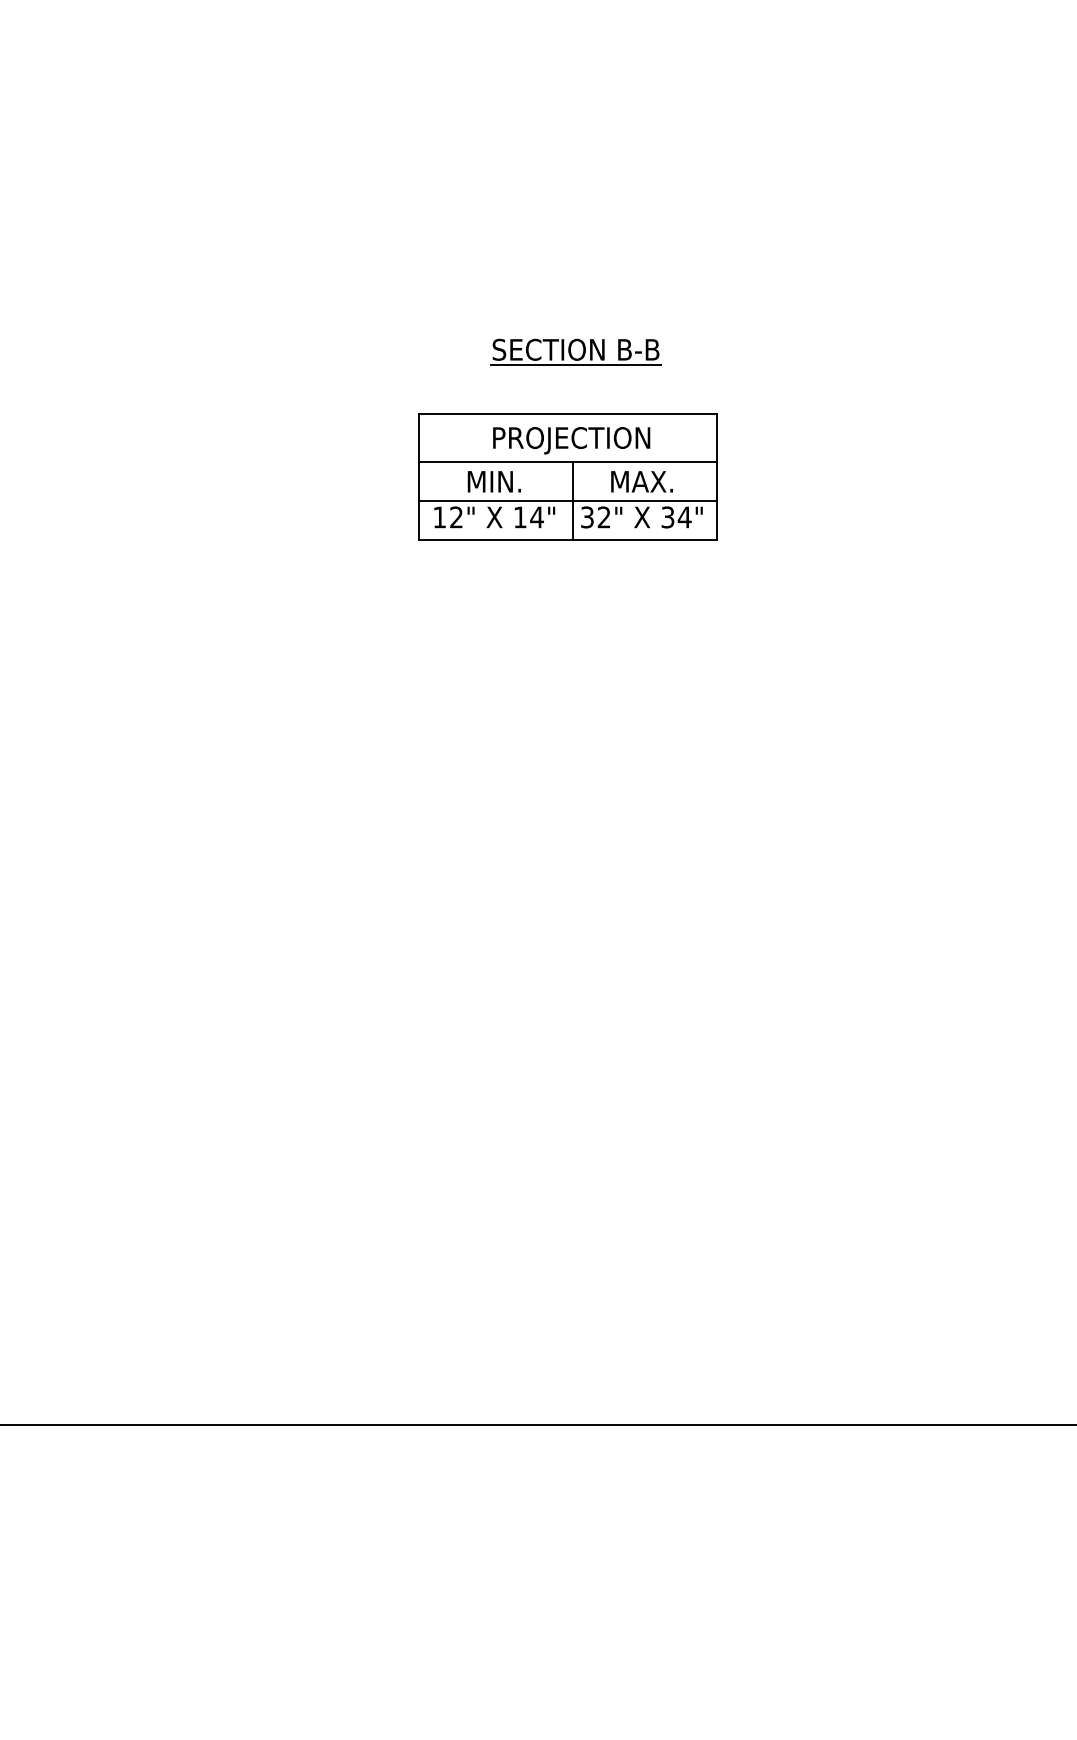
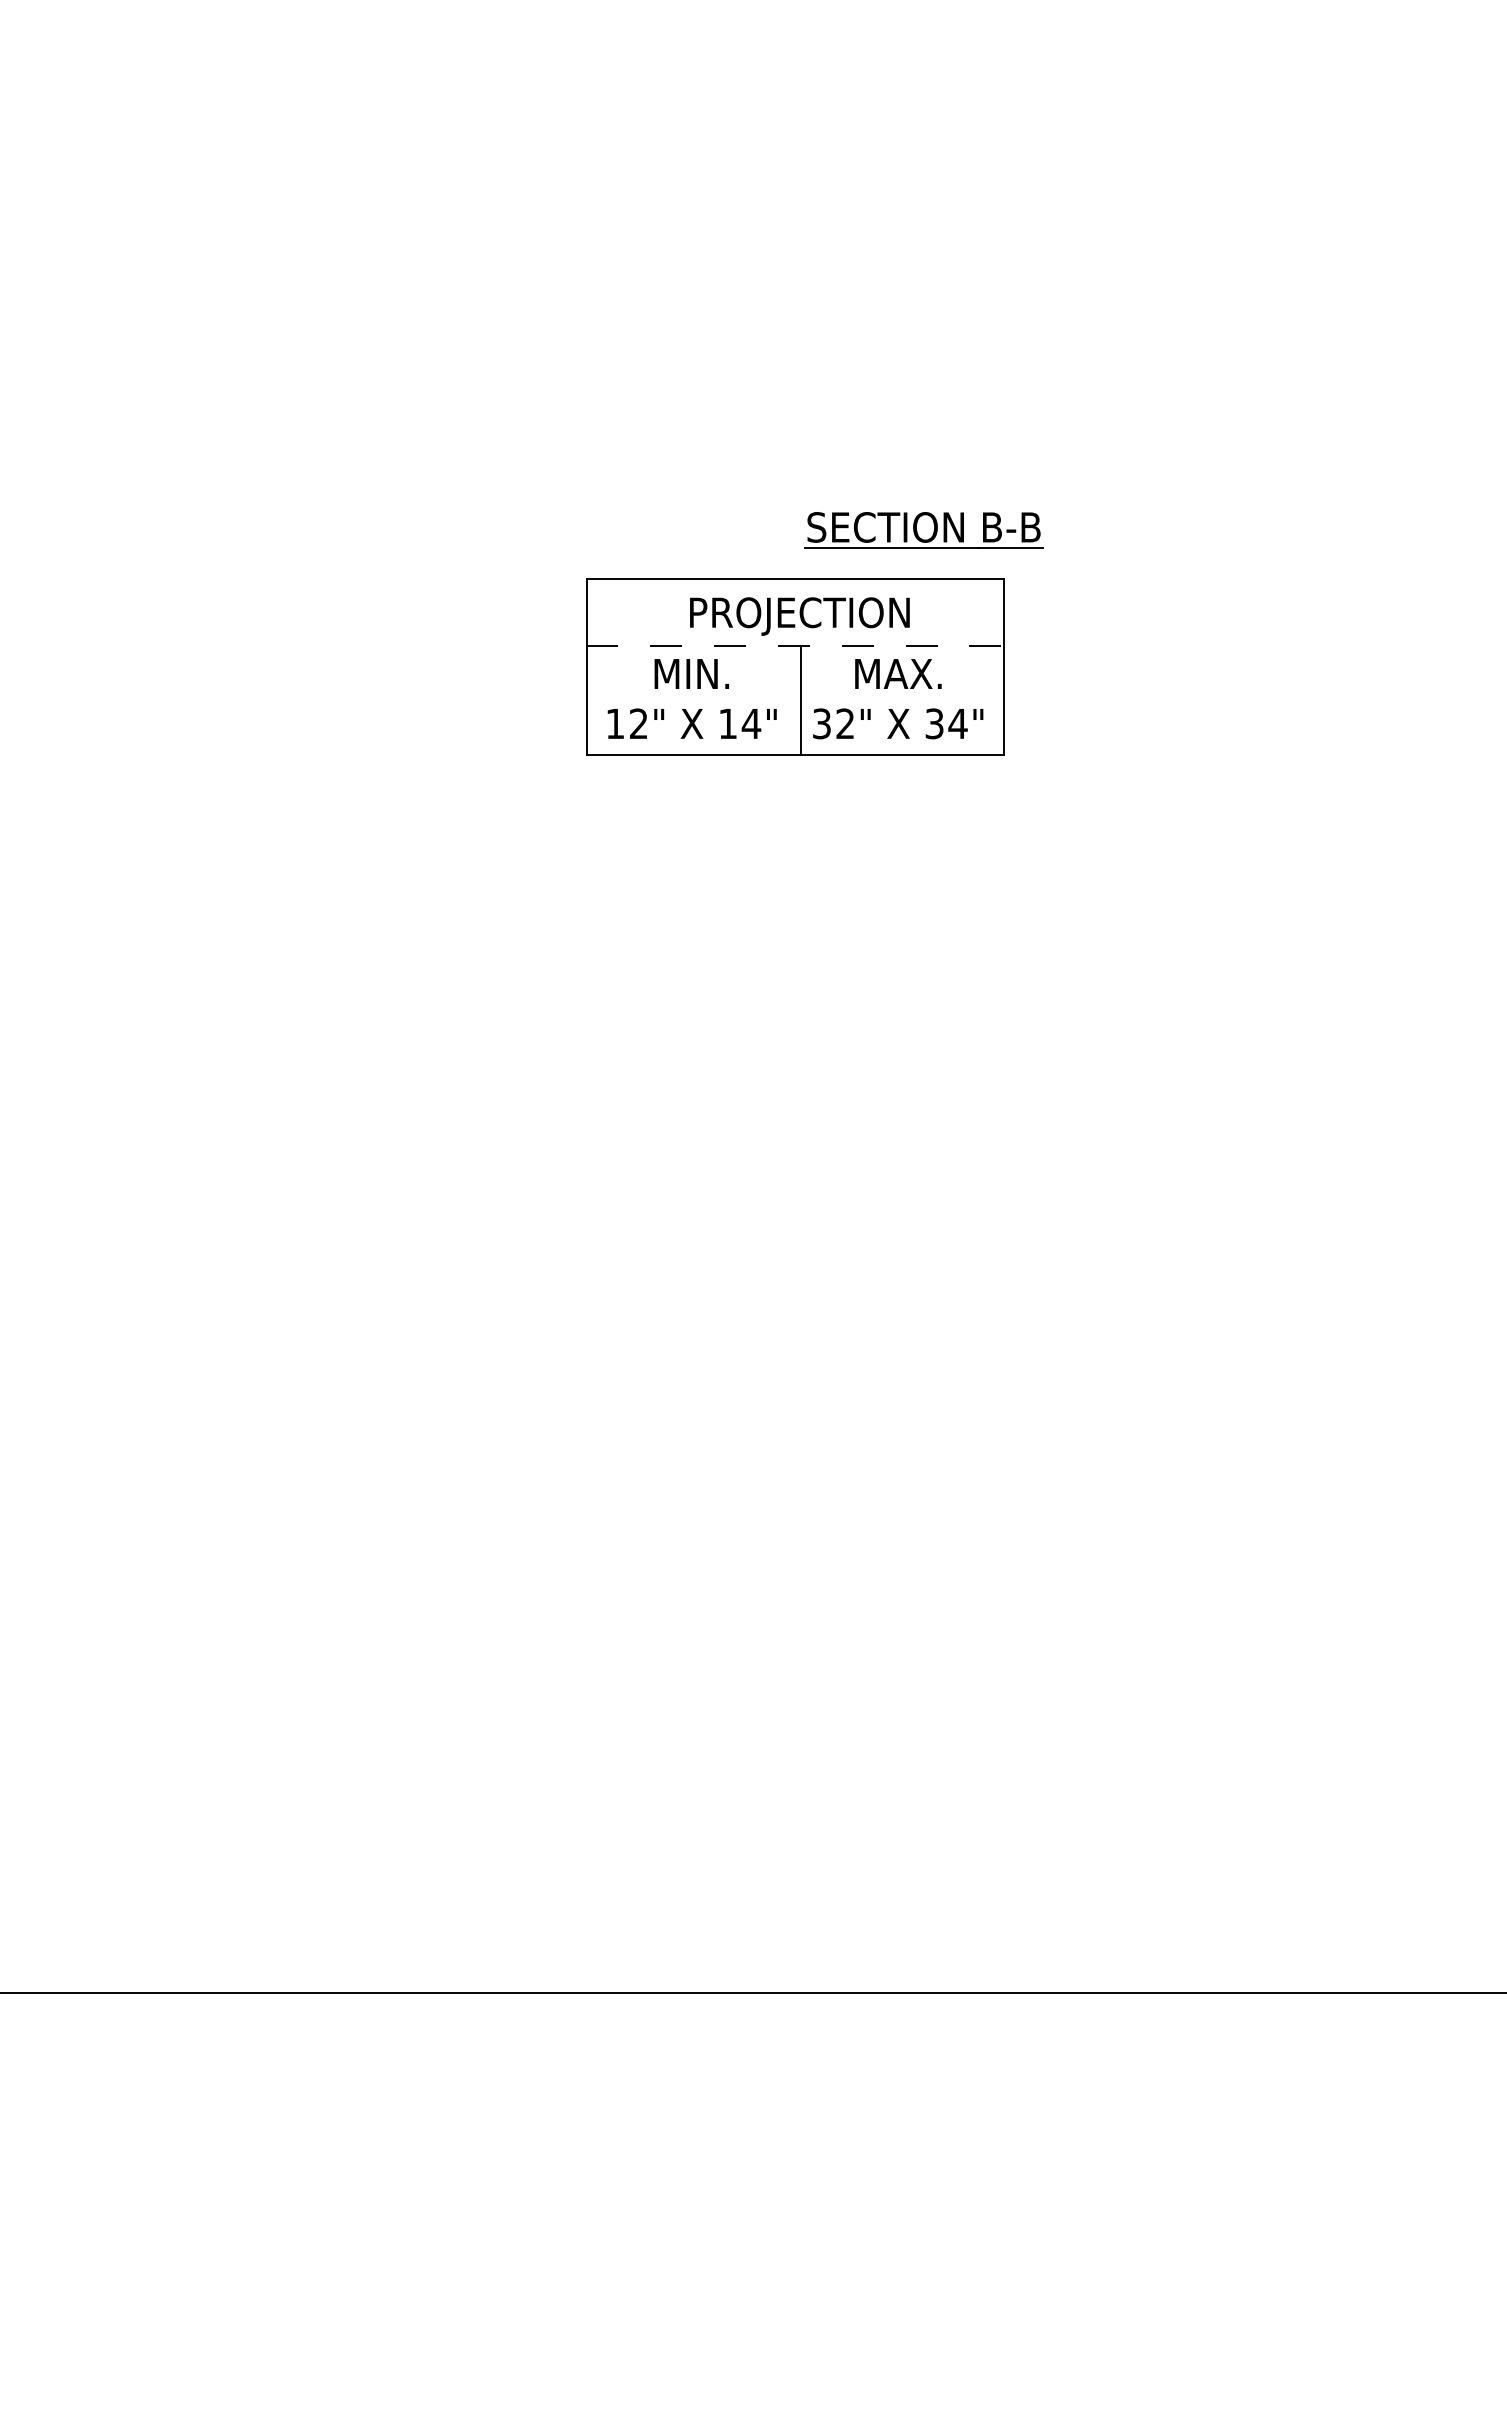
part: (575, 352) -> (923, 530), moved
line: (568, 462) -> (795, 646), solid -> dashed
line: (567, 500) -> (794, 700), removed

